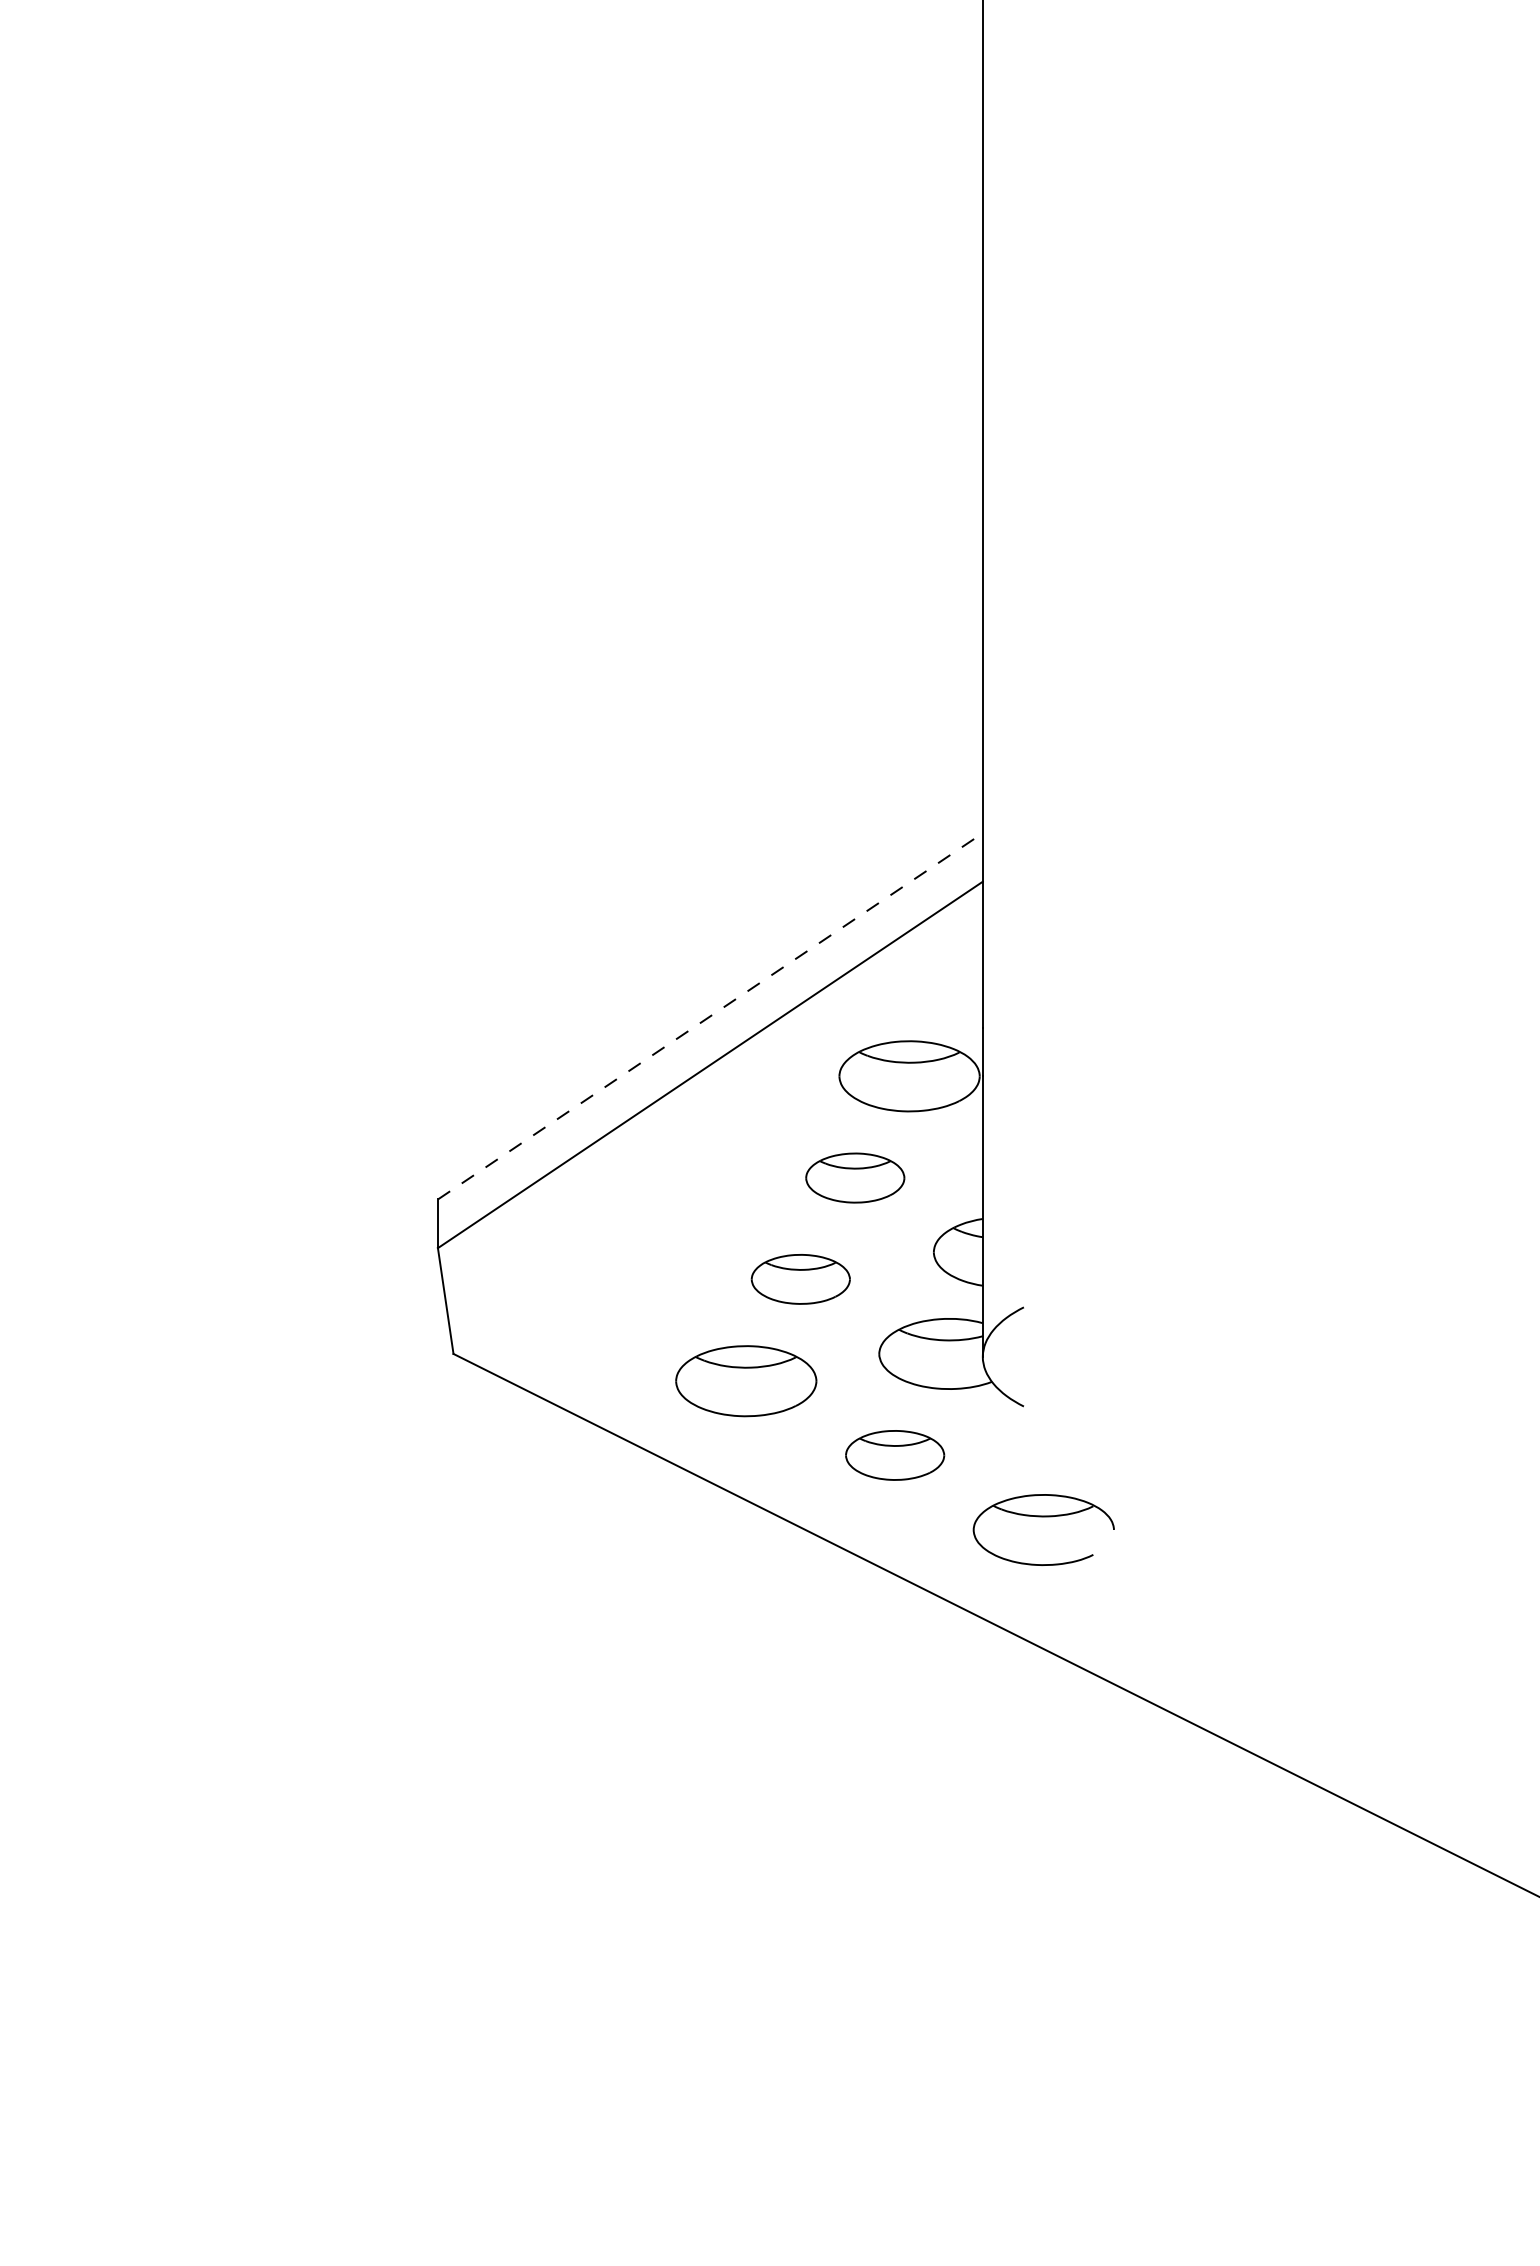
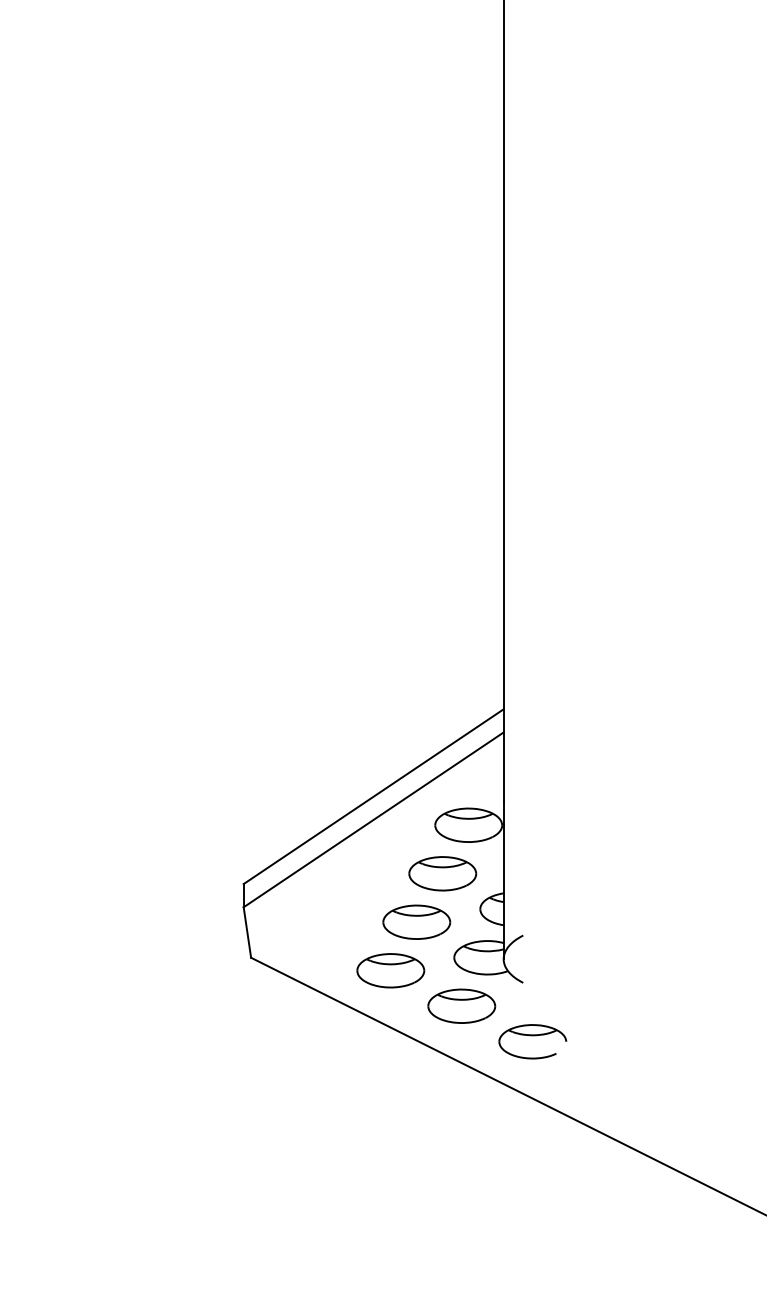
line: (709, 1015) -> (373, 796), dashed -> solid
part: (854, 1177) -> (442, 873), size x1.43
part: (800, 1277) -> (416, 921), size x1.43
part: (894, 1453) -> (461, 1005), size x1.43

